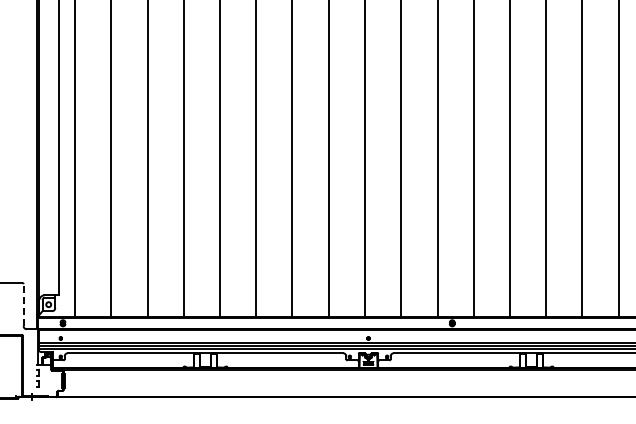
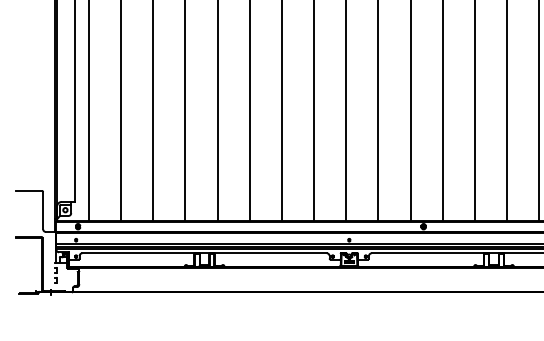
line: (23, 305) -> (43, 210), dashed -> solid

